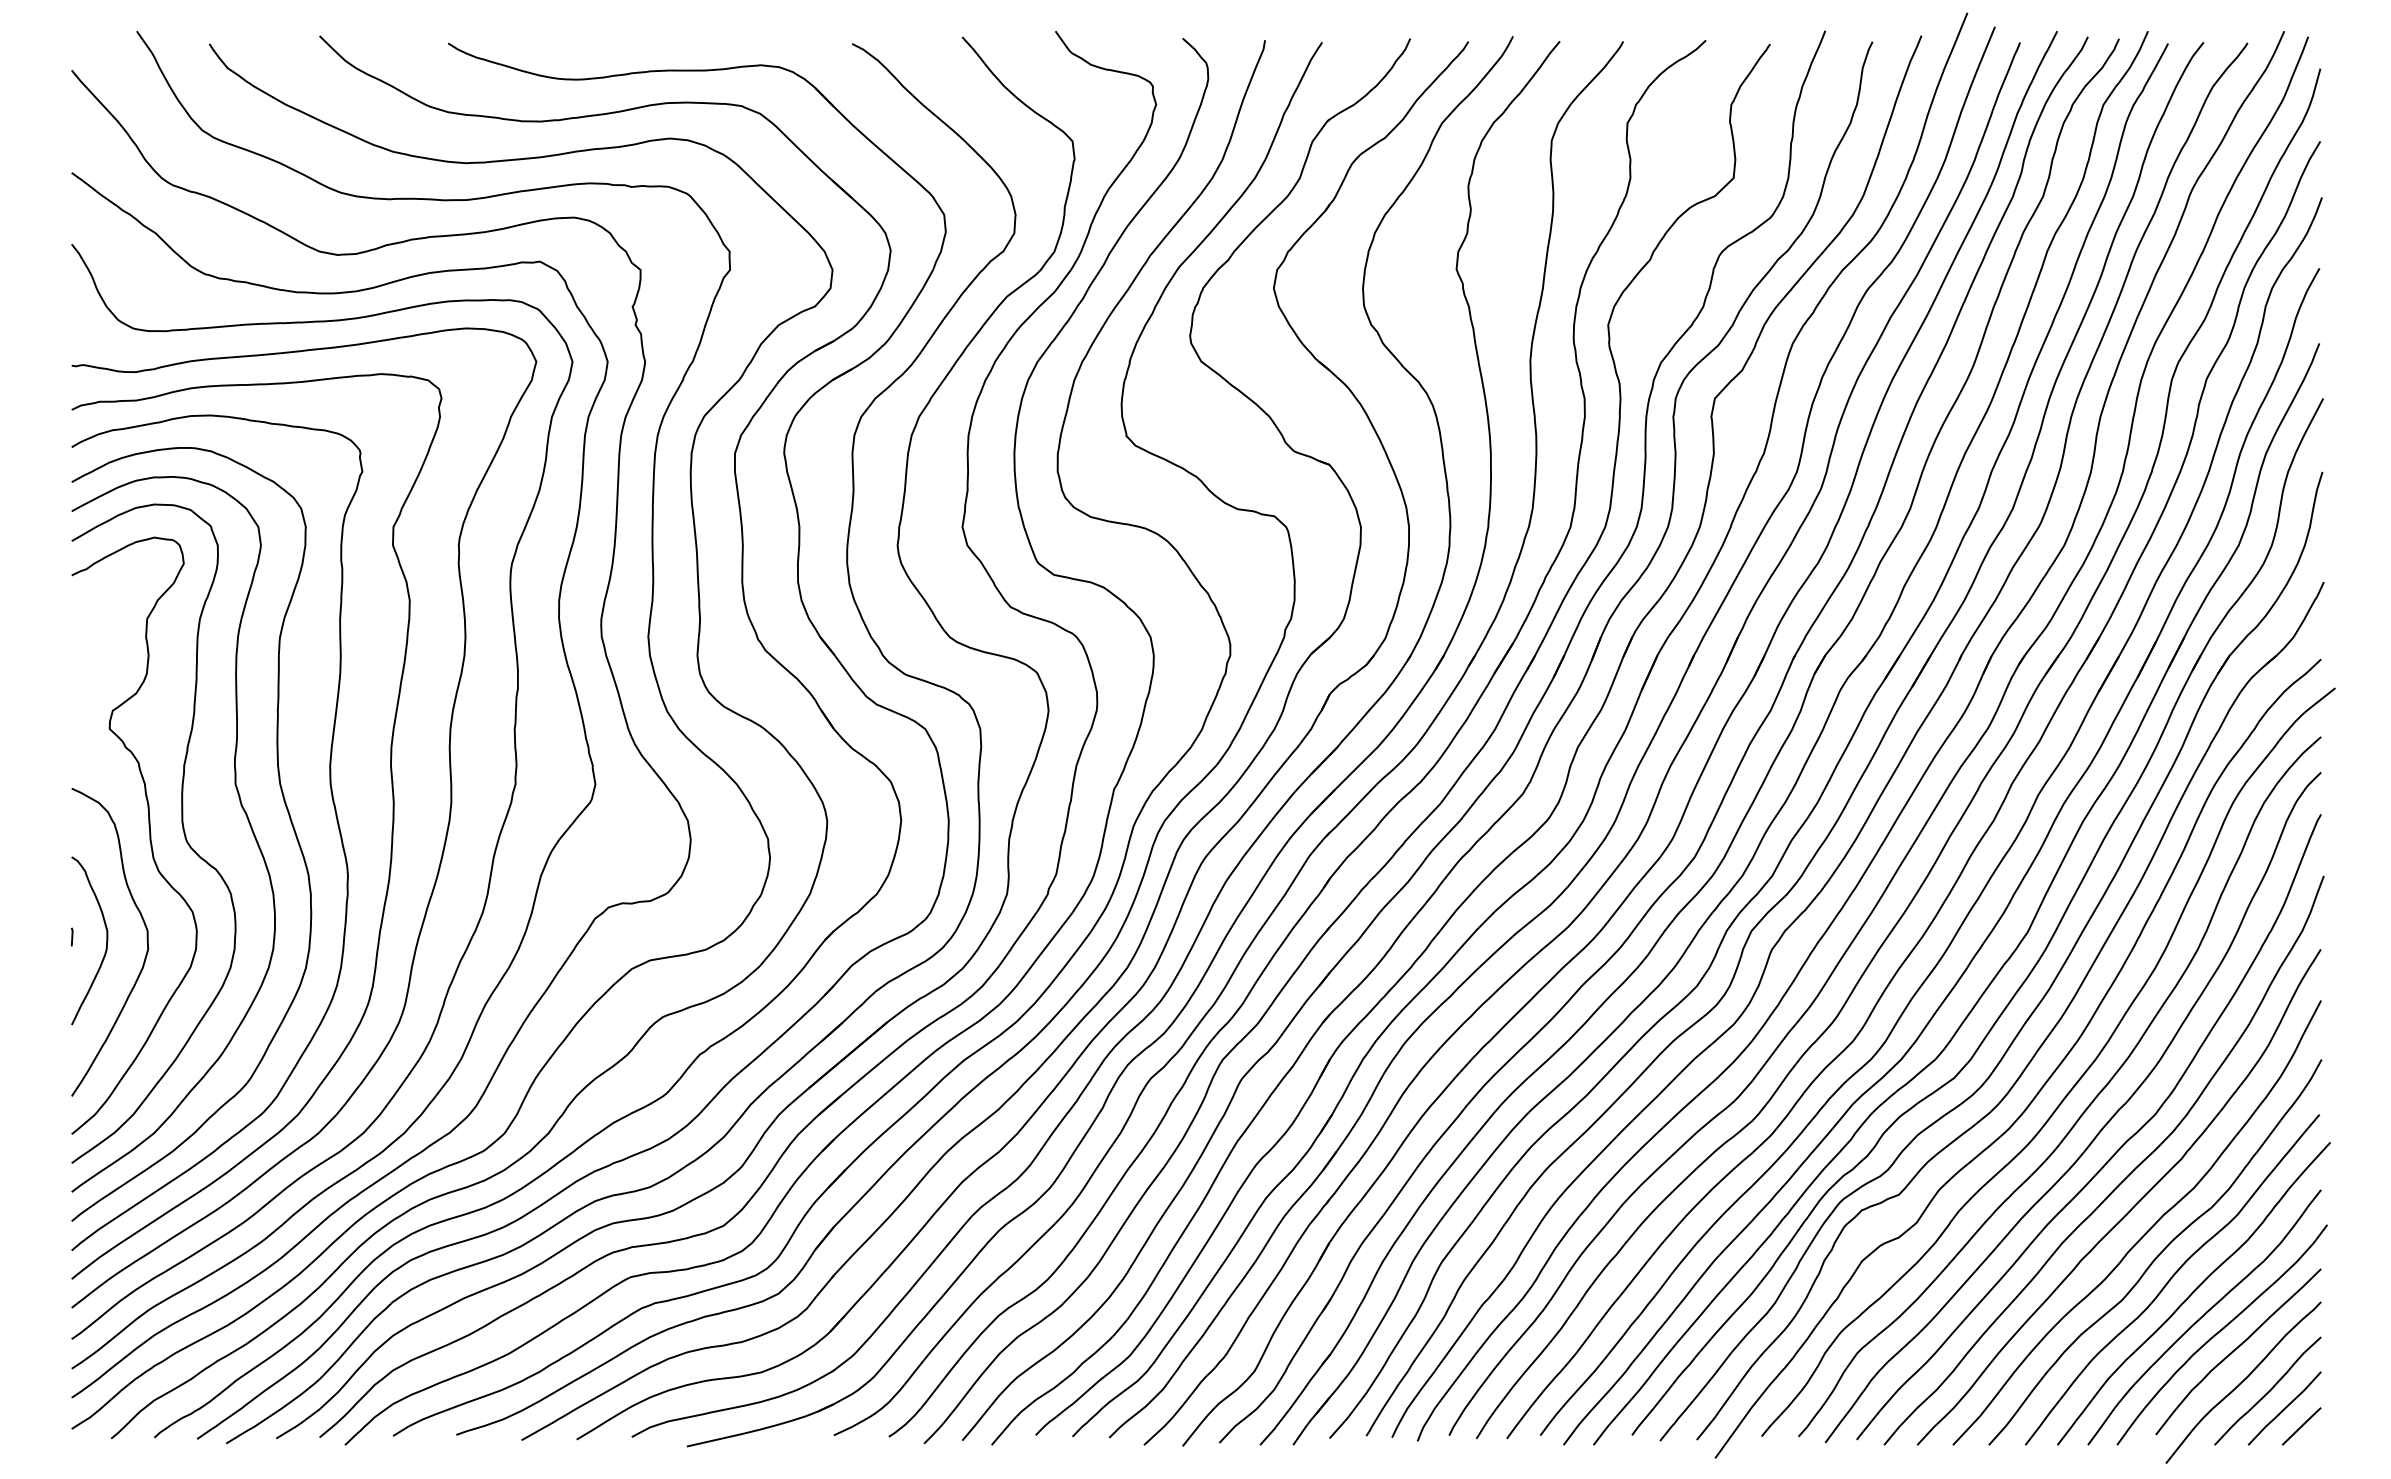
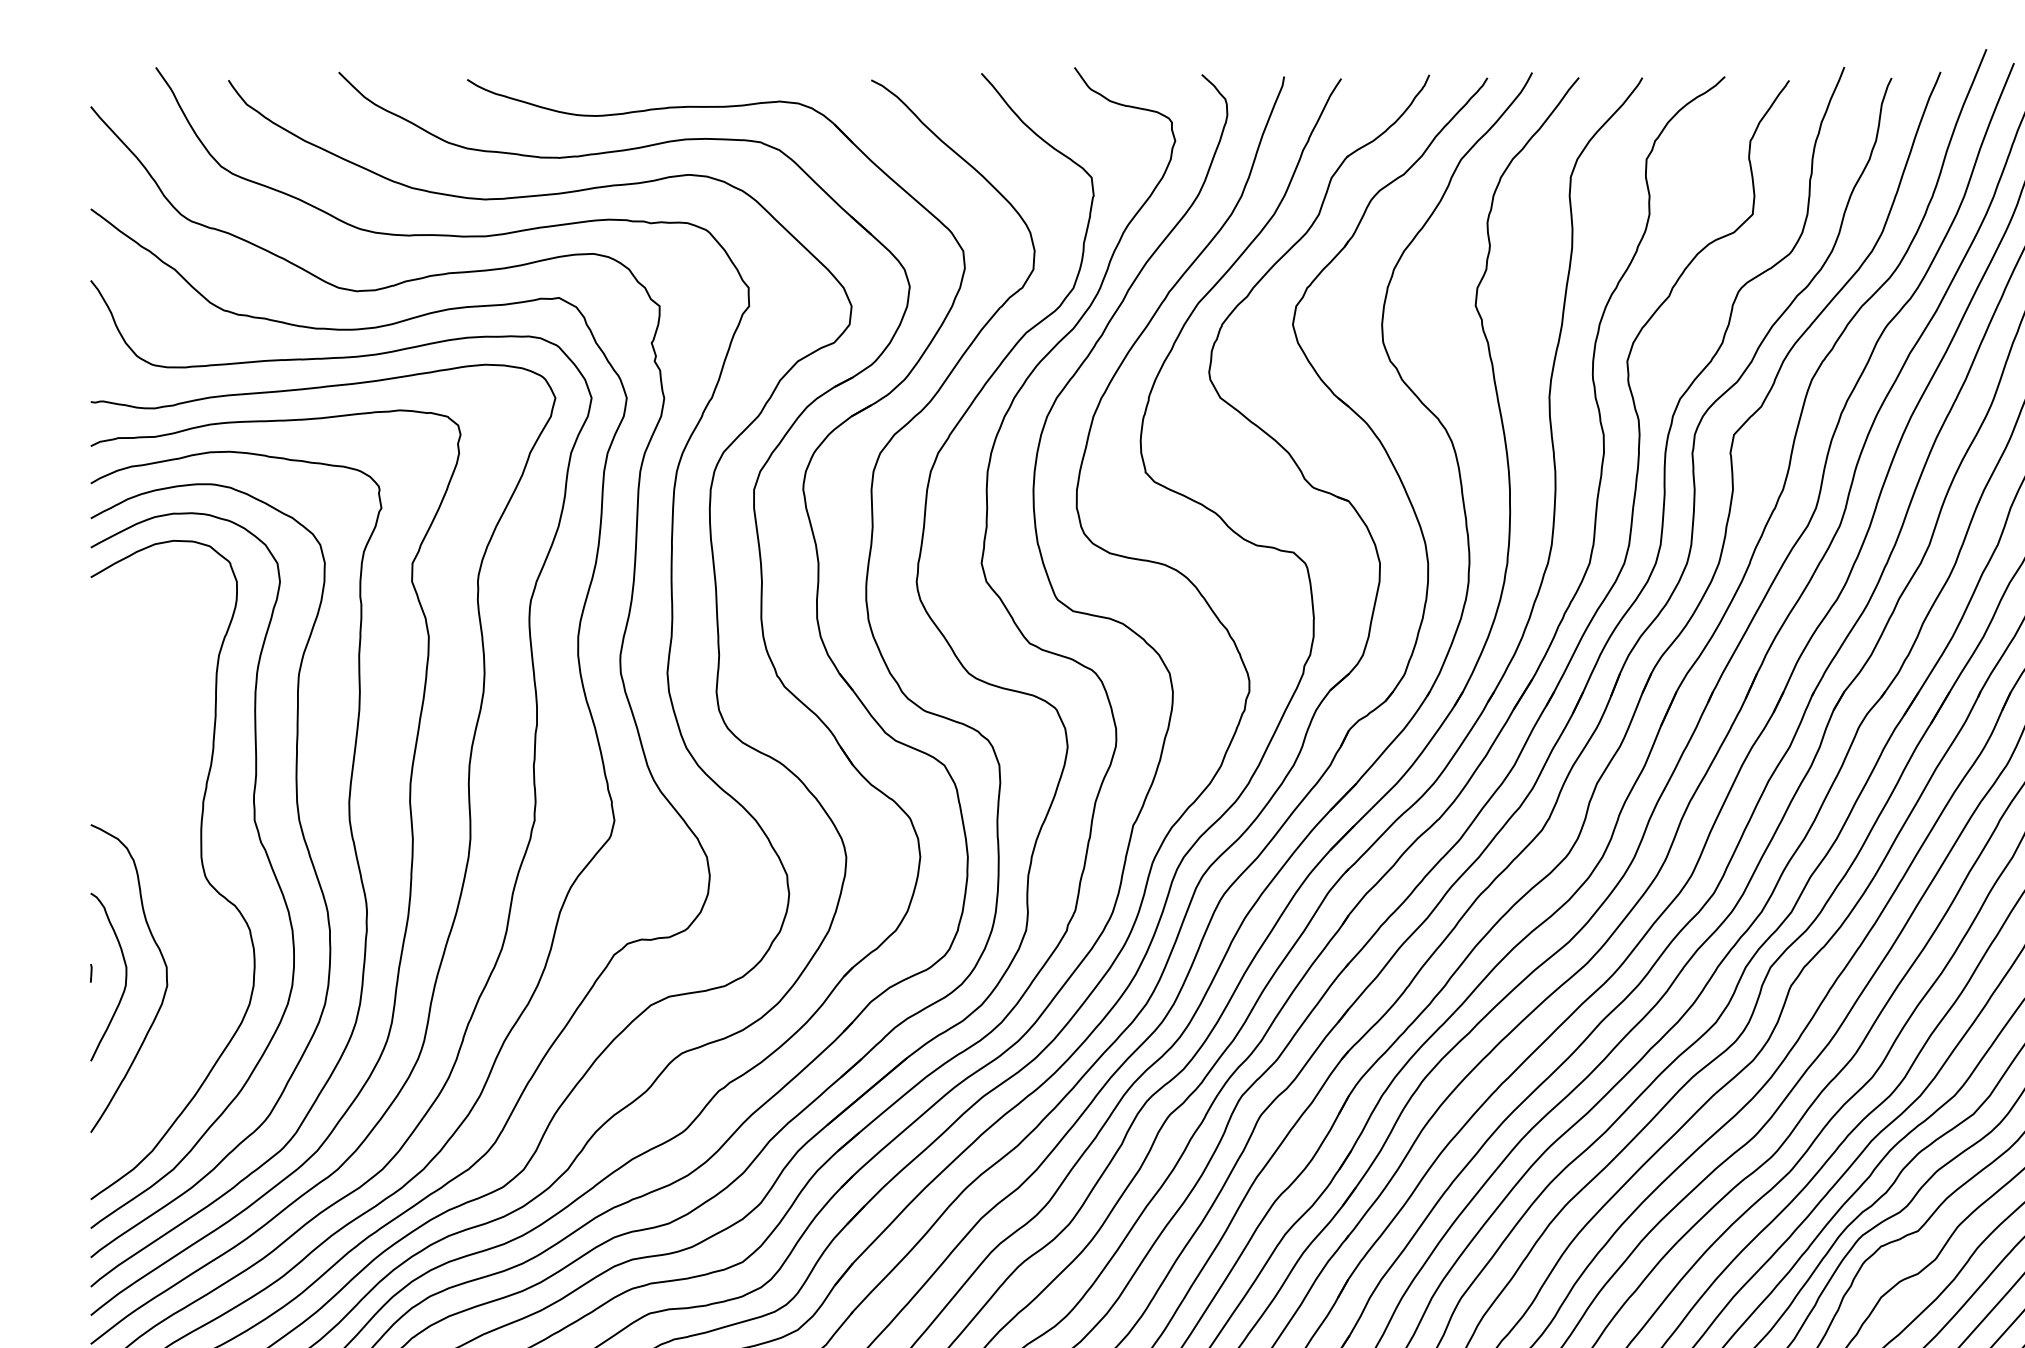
curve: (149, 835) -> (168, 871), removed

